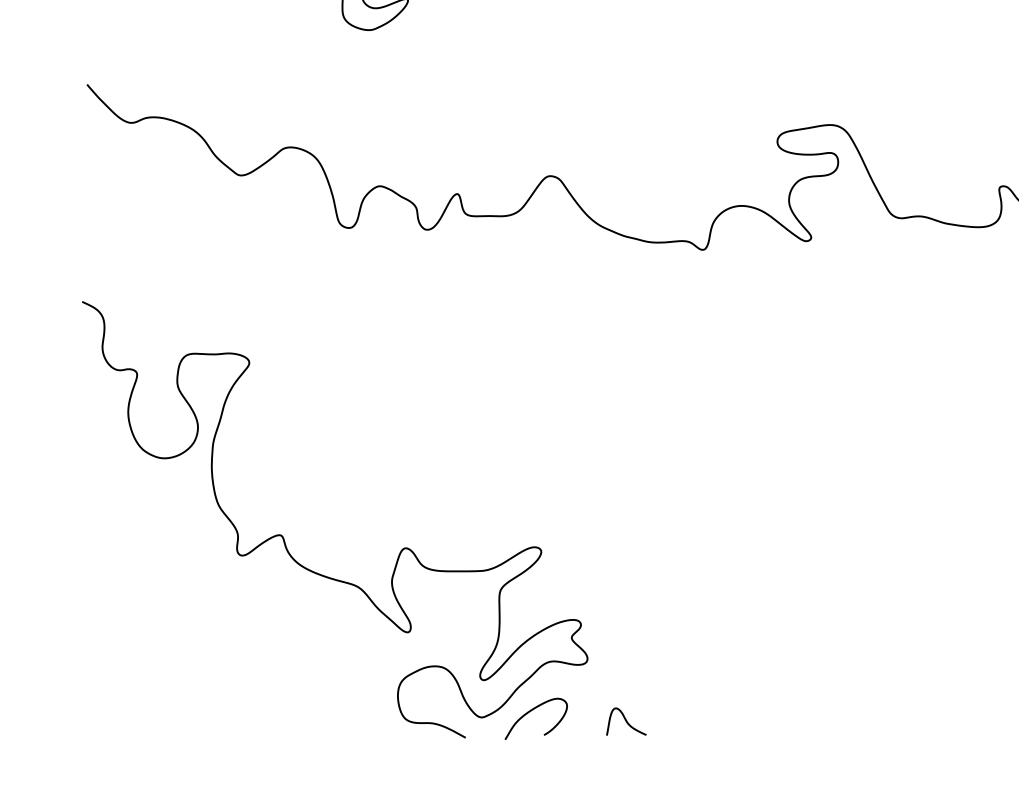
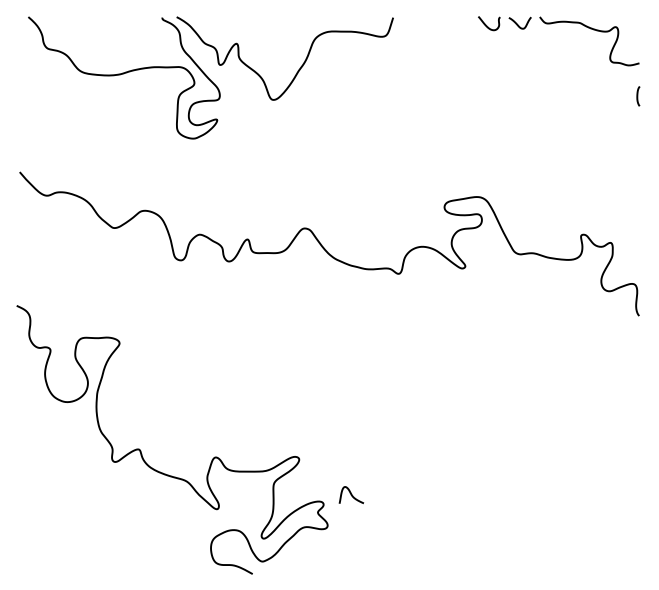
curve: (530, 712) -> (292, 558), removed
curve: (626, 720) -> (351, 494), moved

